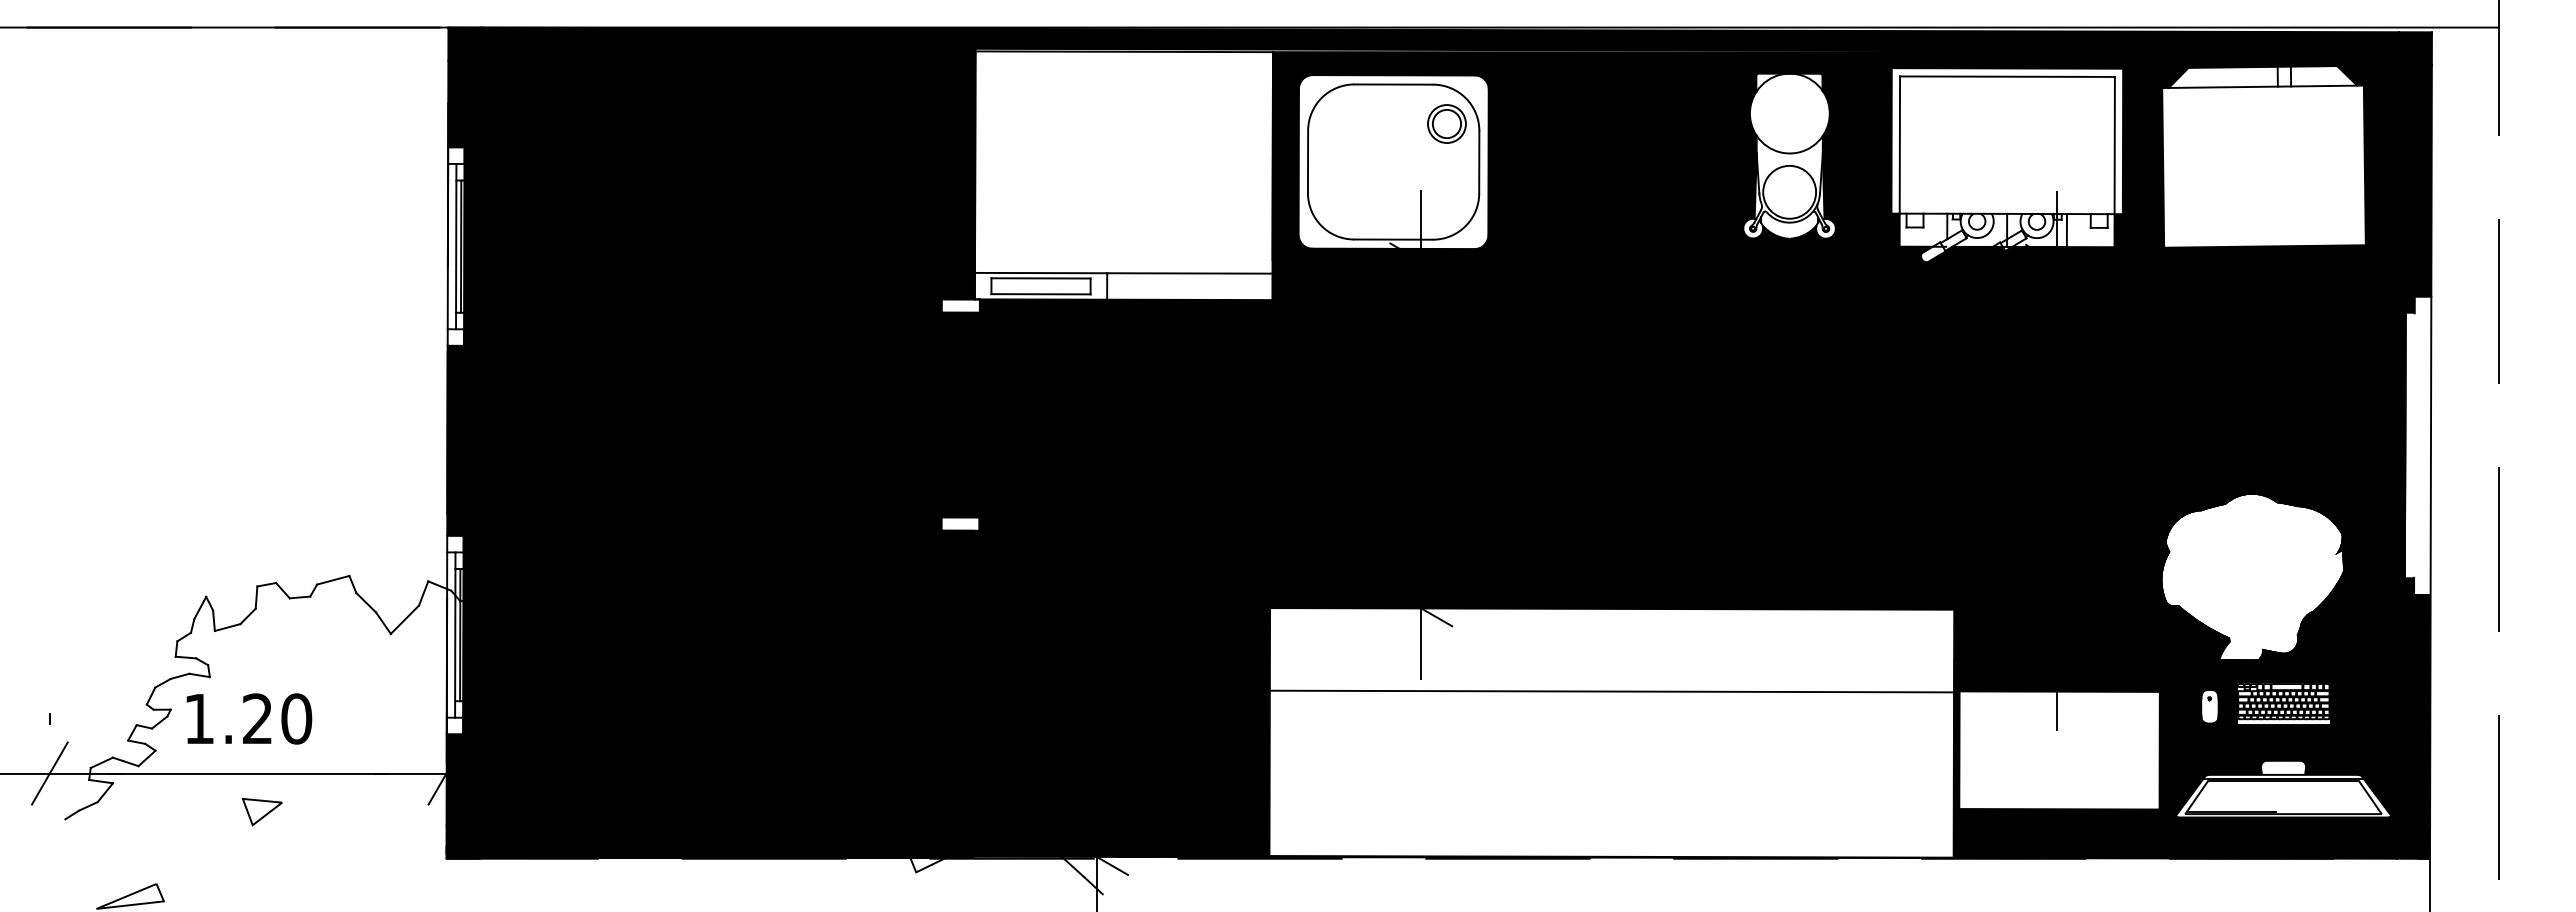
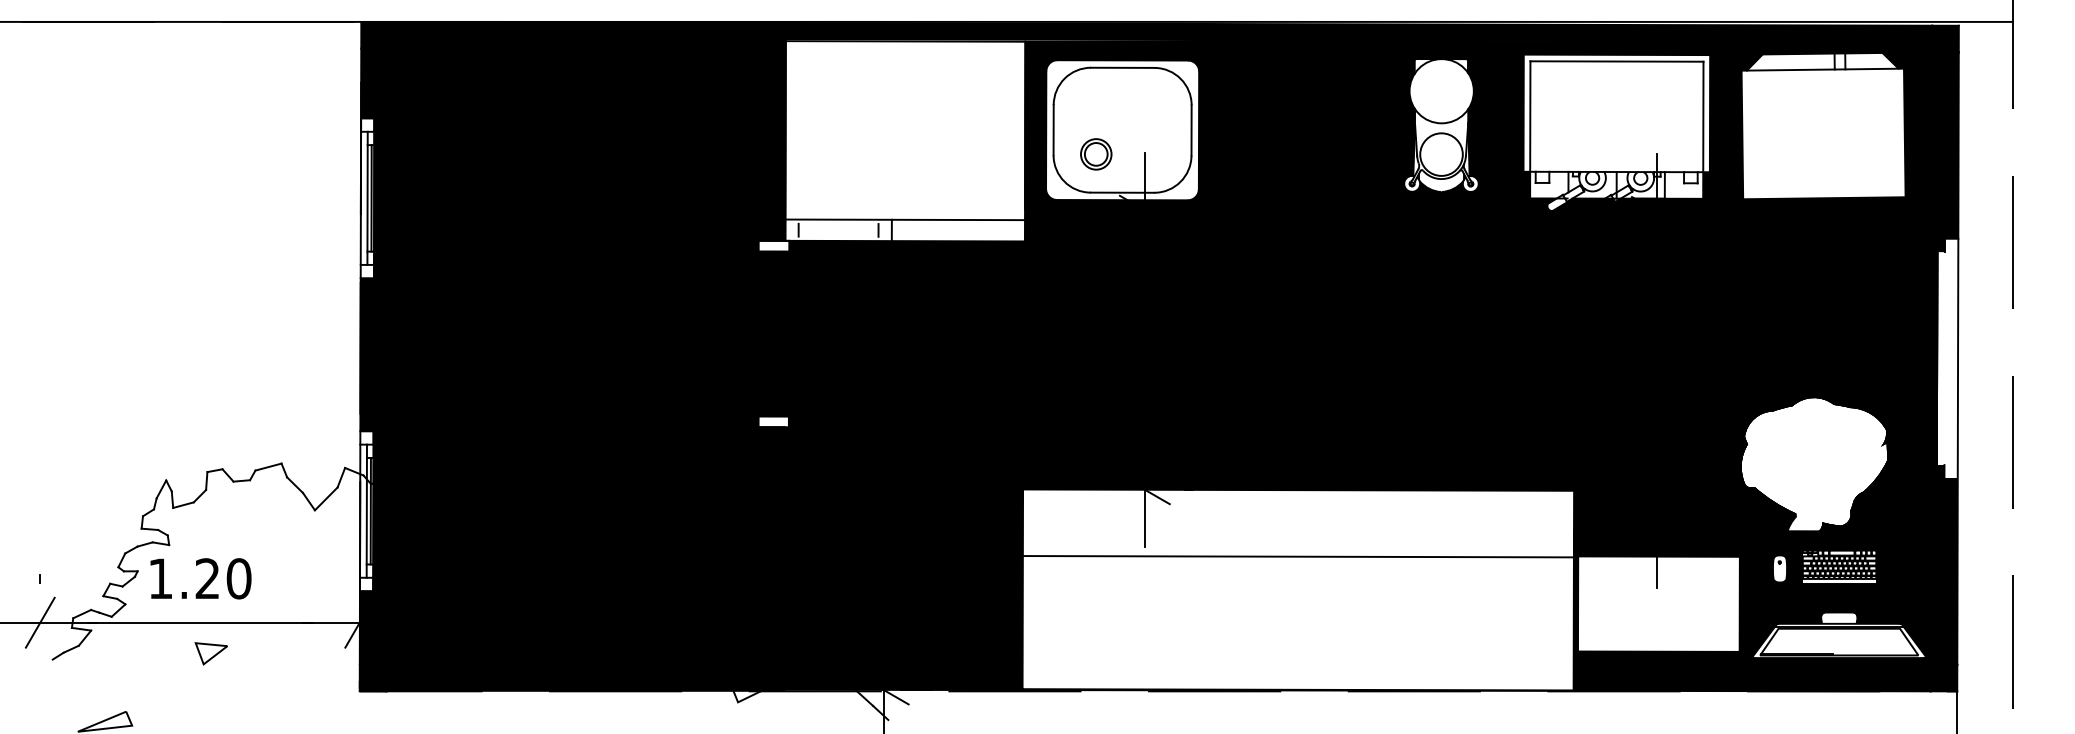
part: (1446, 123) -> (1095, 153), moved
line: (1040, 278) -> (838, 224), removed
line: (1040, 294) -> (838, 236), removed

